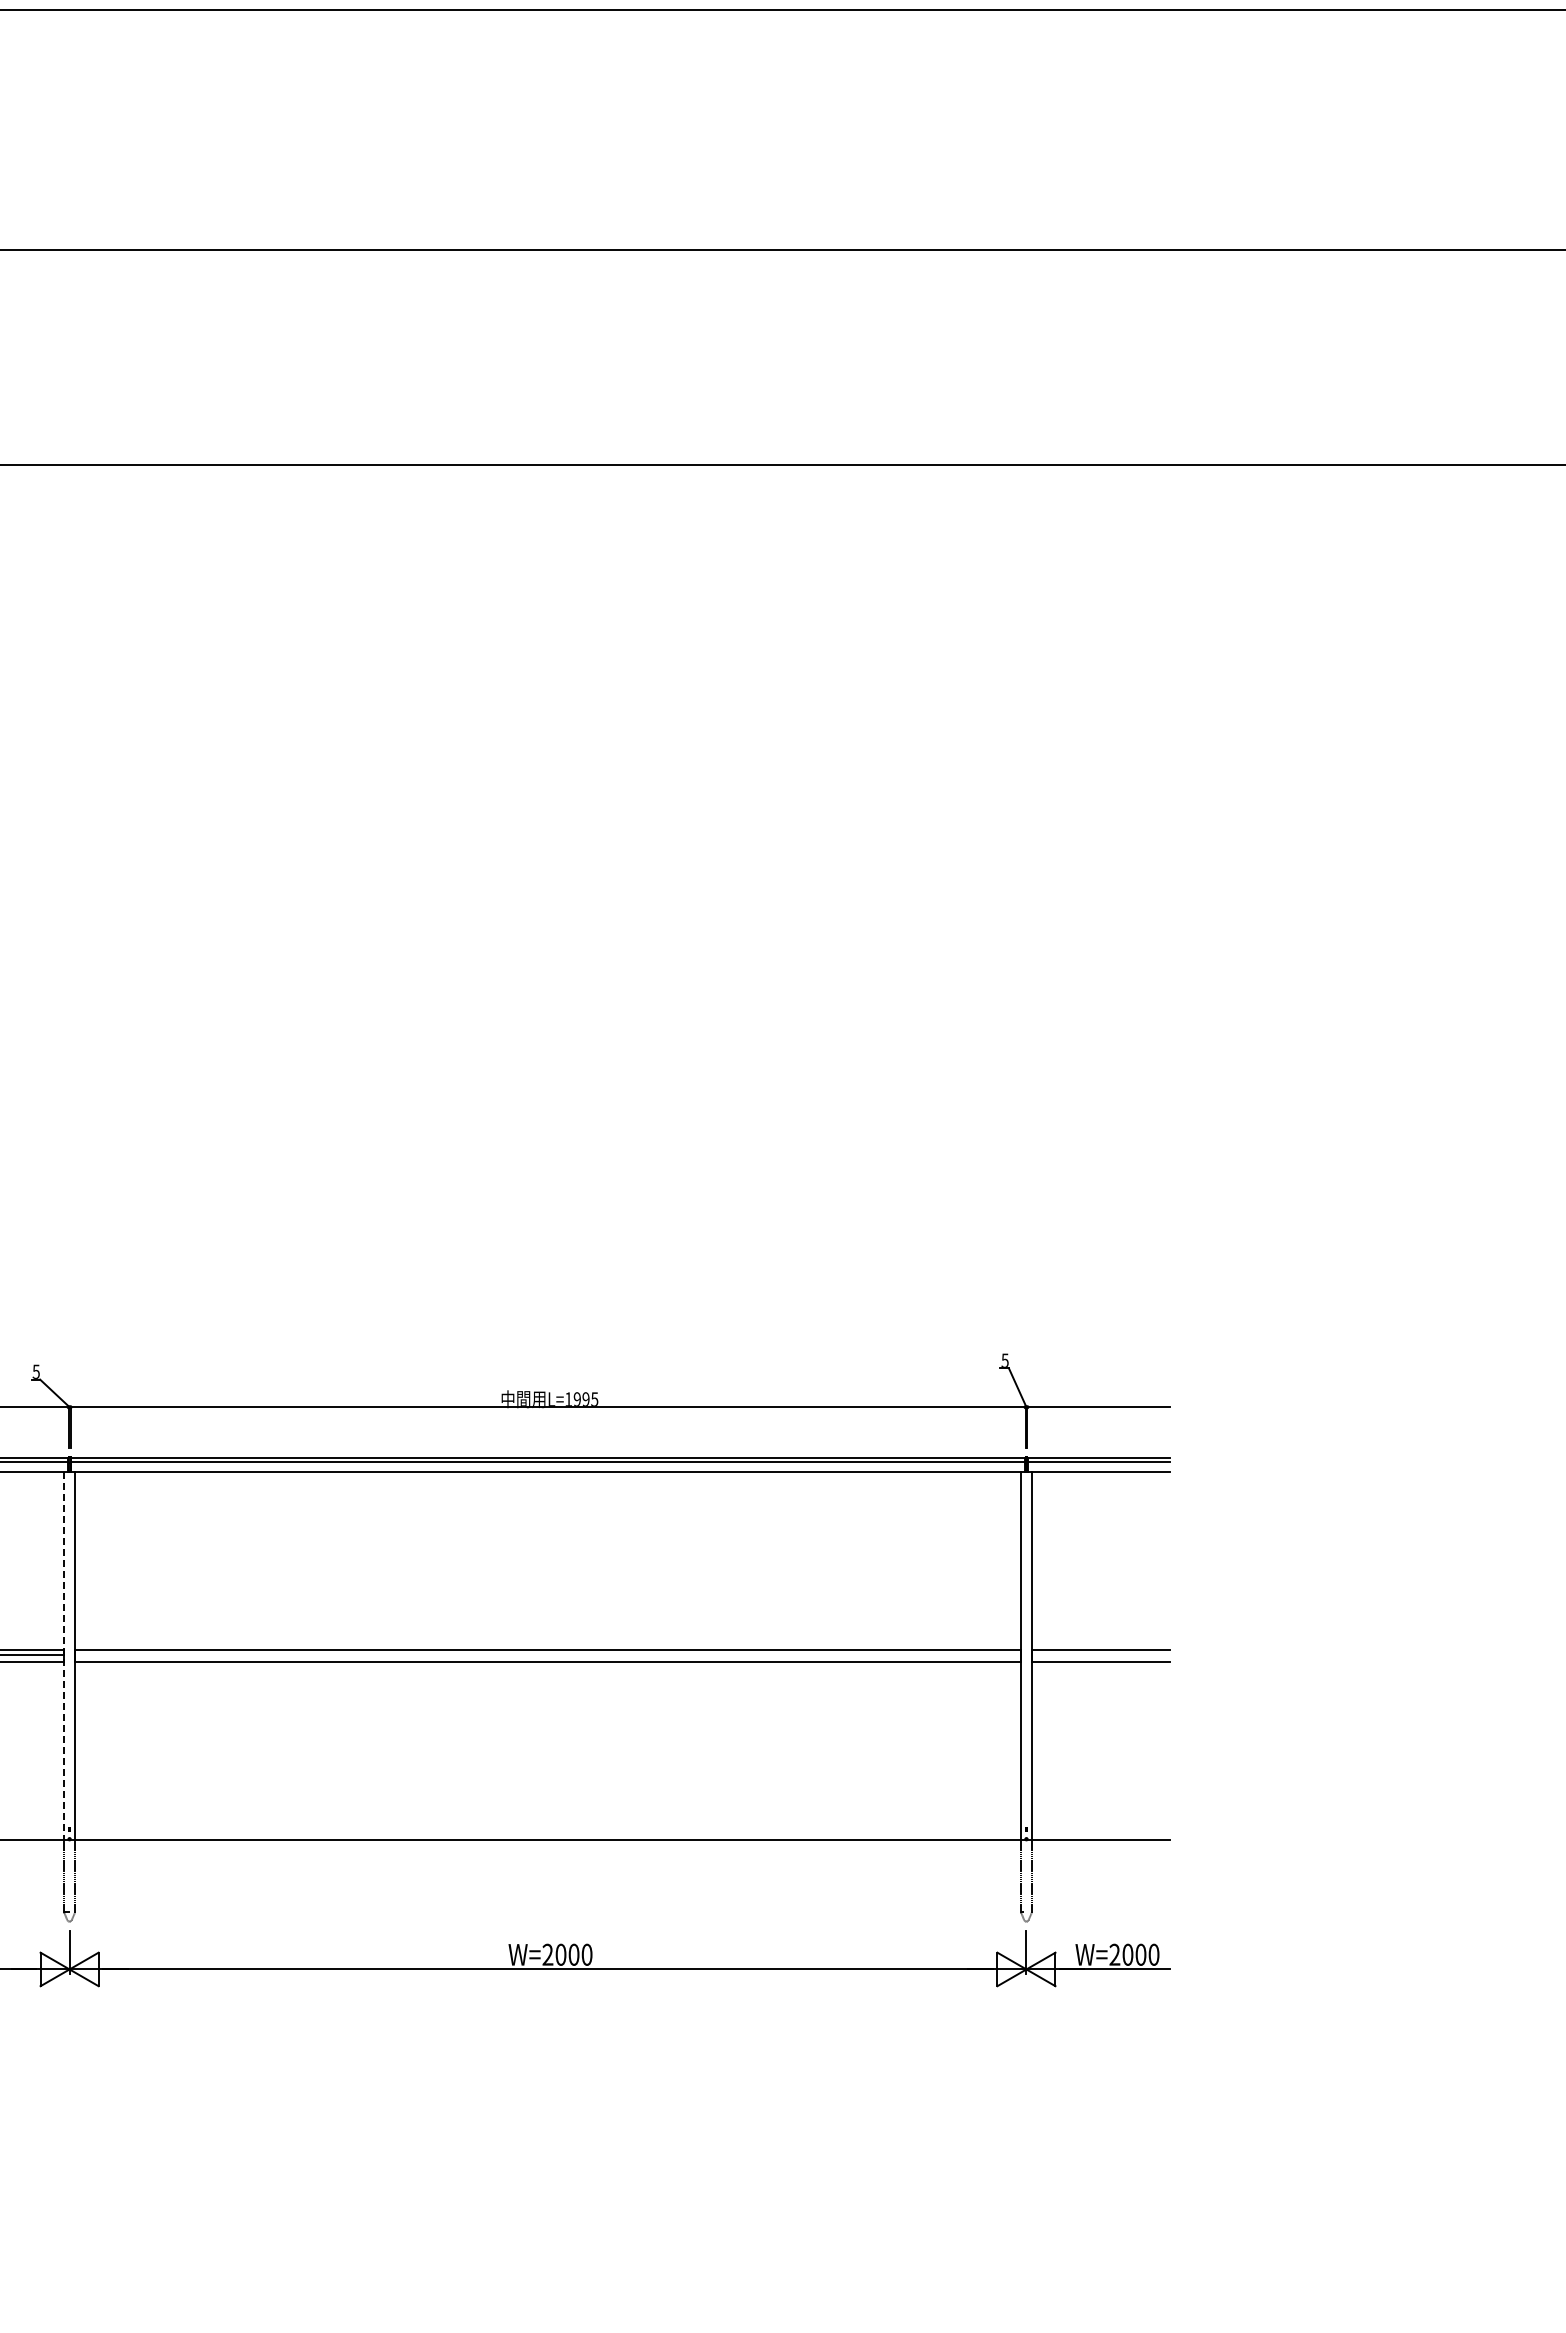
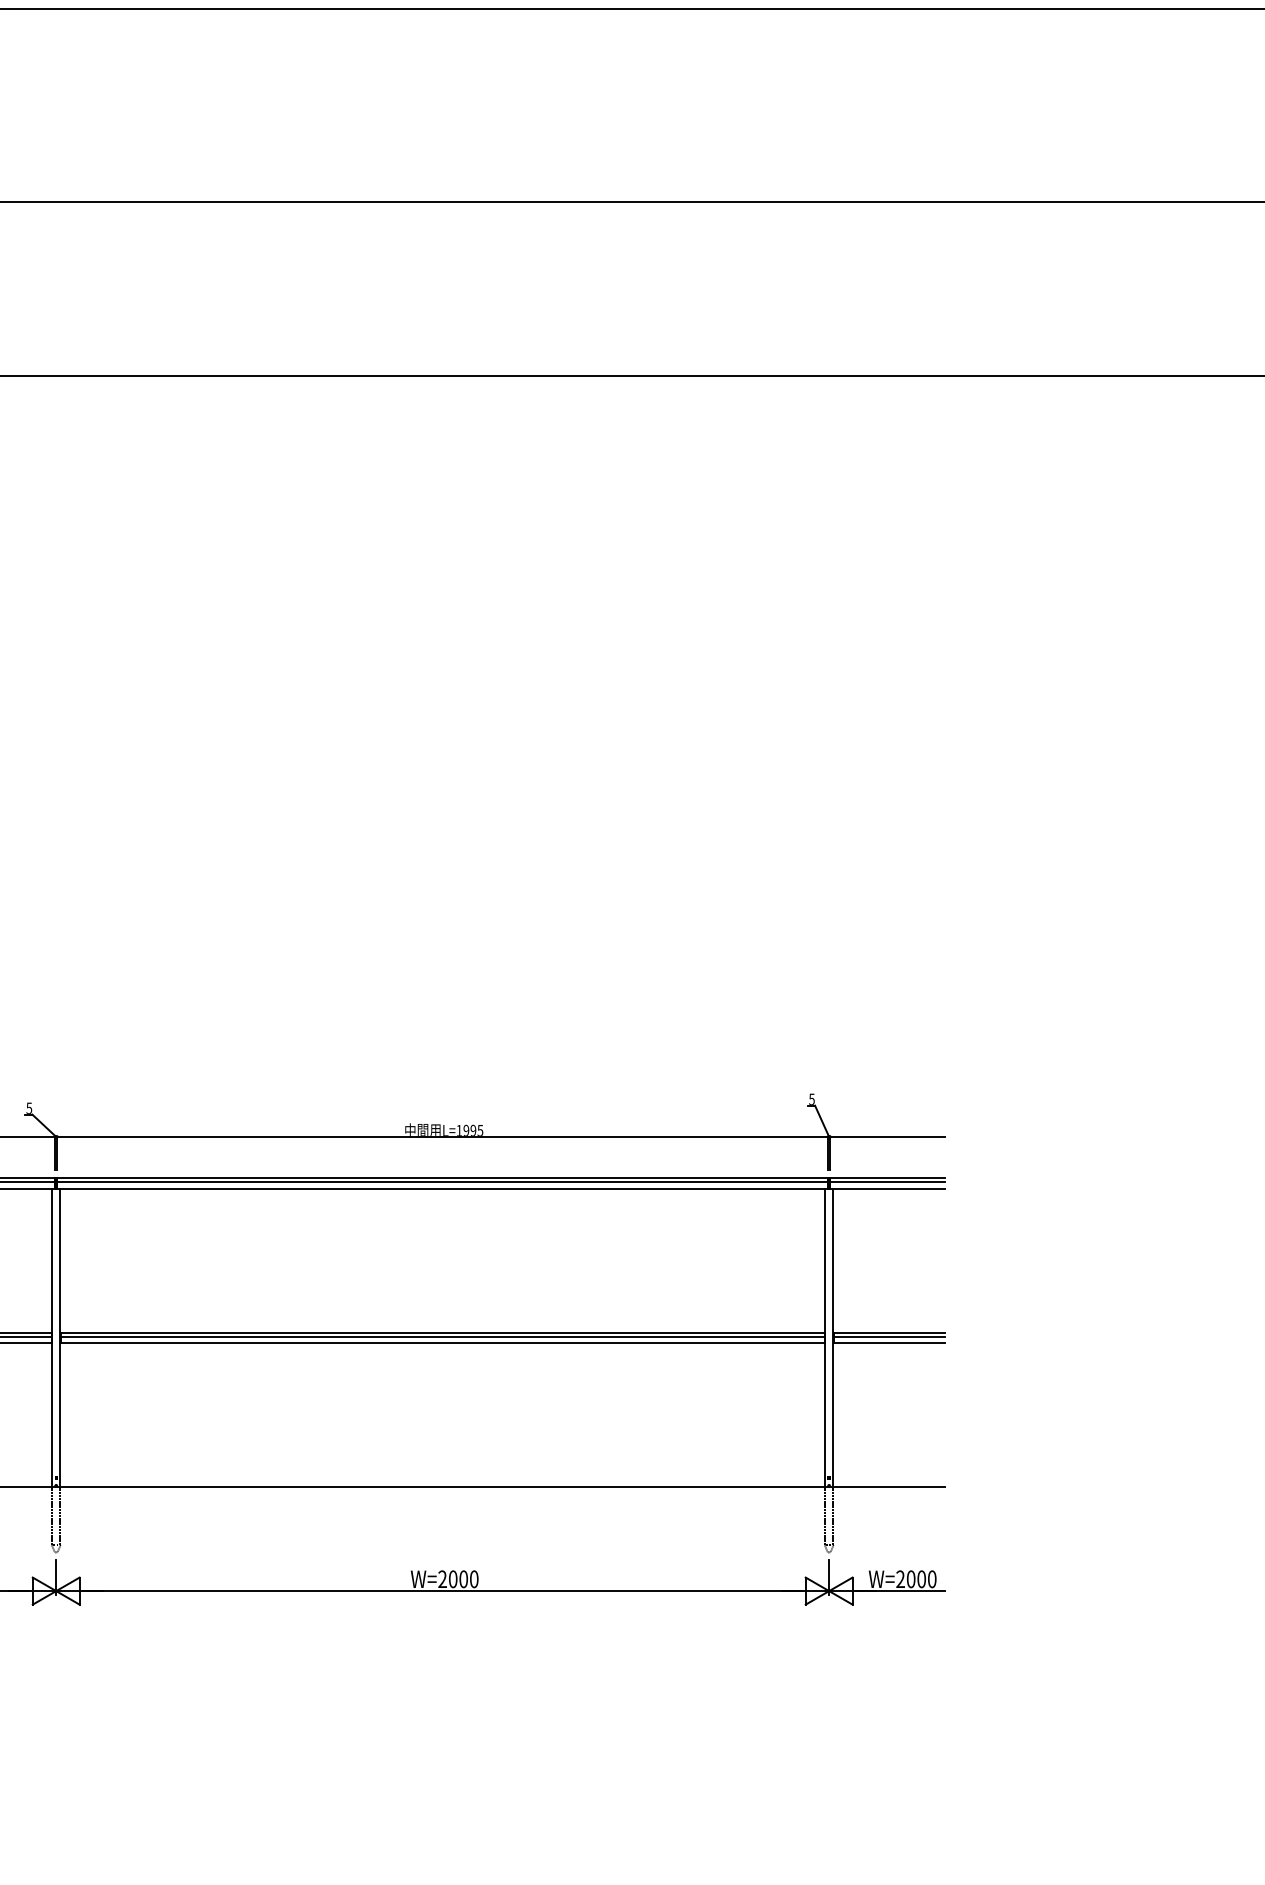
line: (547, 1654) -> (442, 1336), added
line: (1100, 1654) -> (888, 1336), added
line: (64, 1656) -> (52, 1338), dashed -> solid

